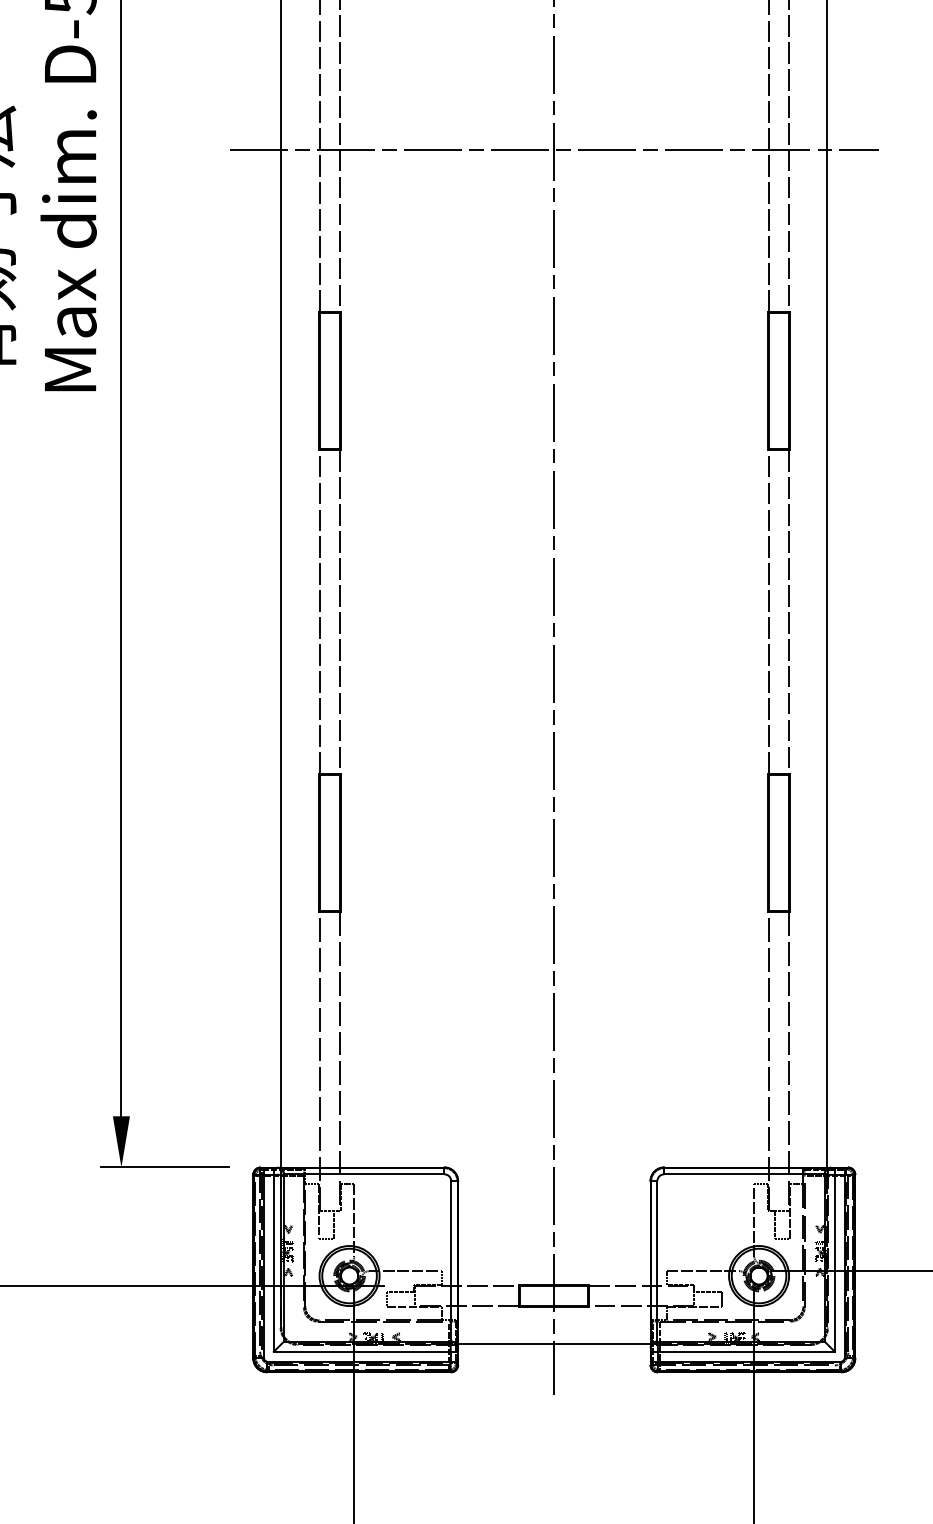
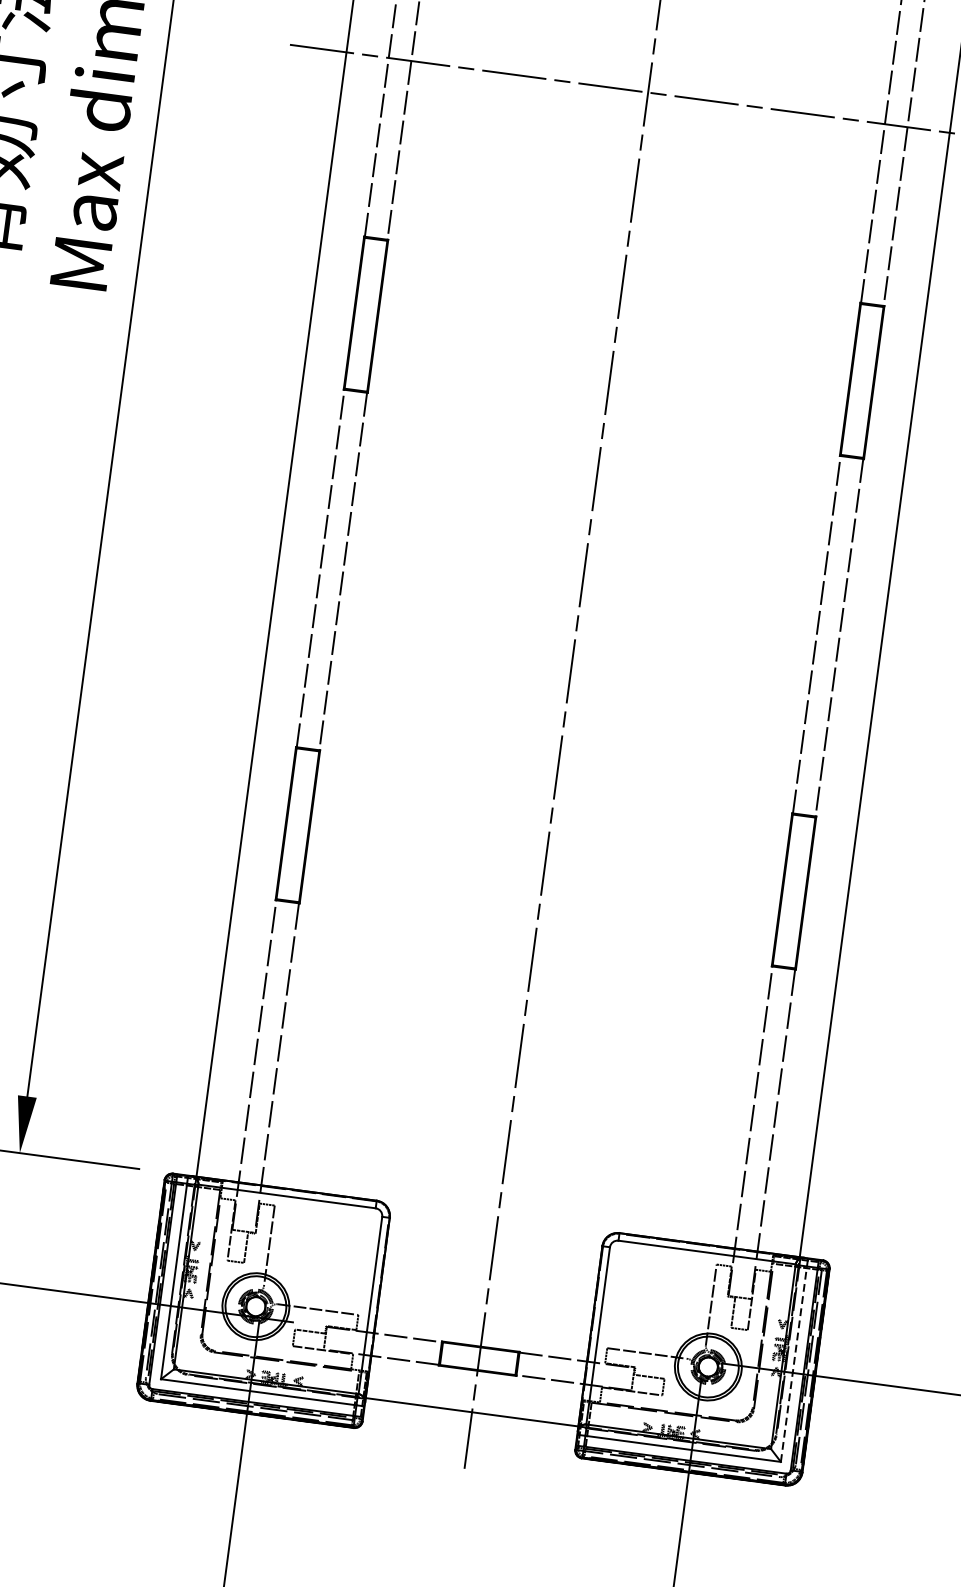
line: (834, 1262) -> (793, 1363), solid -> dashed

